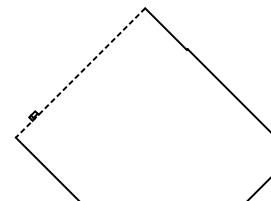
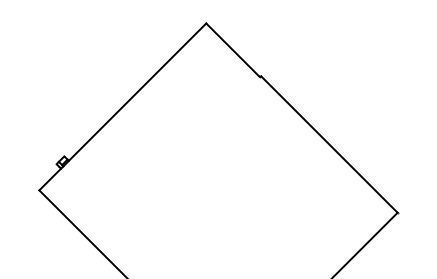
line: (80, 73) -> (122, 107), dashed -> solid

